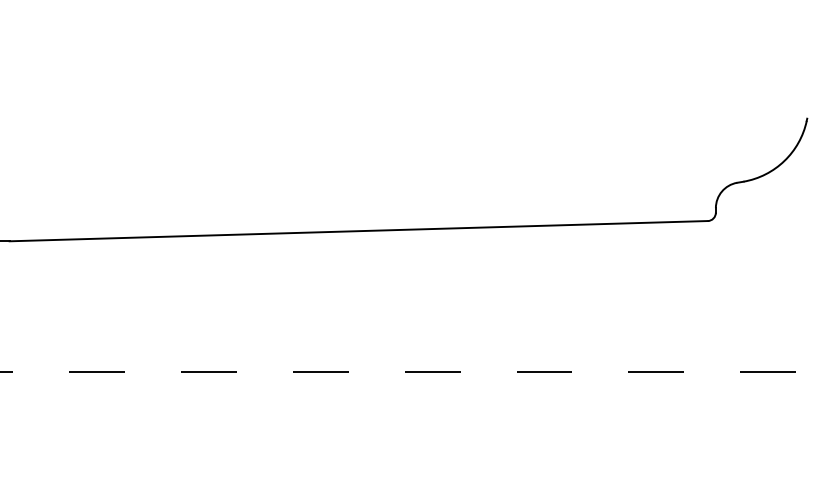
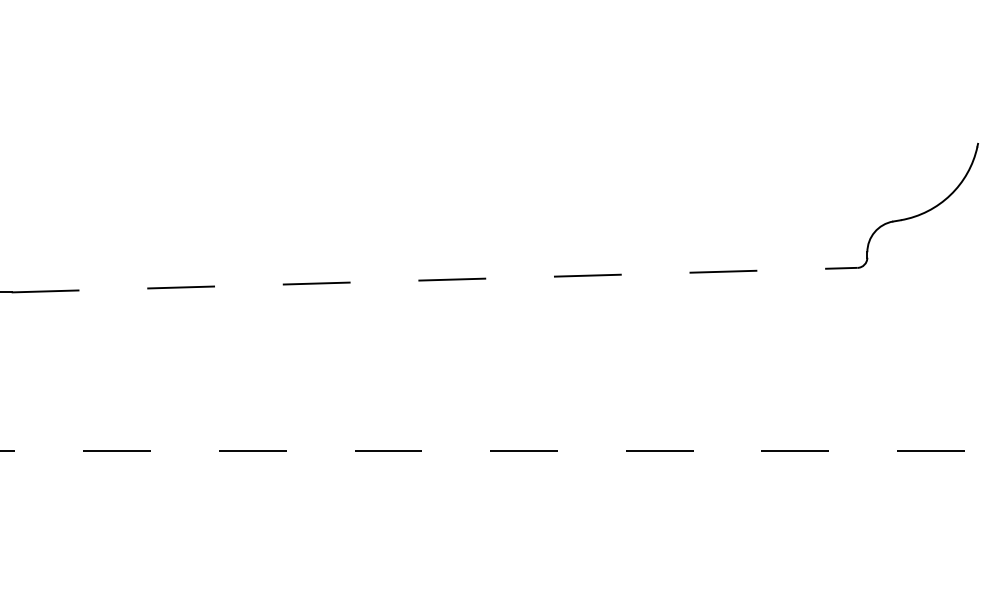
line: (359, 231) -> (435, 280), solid -> dashed

